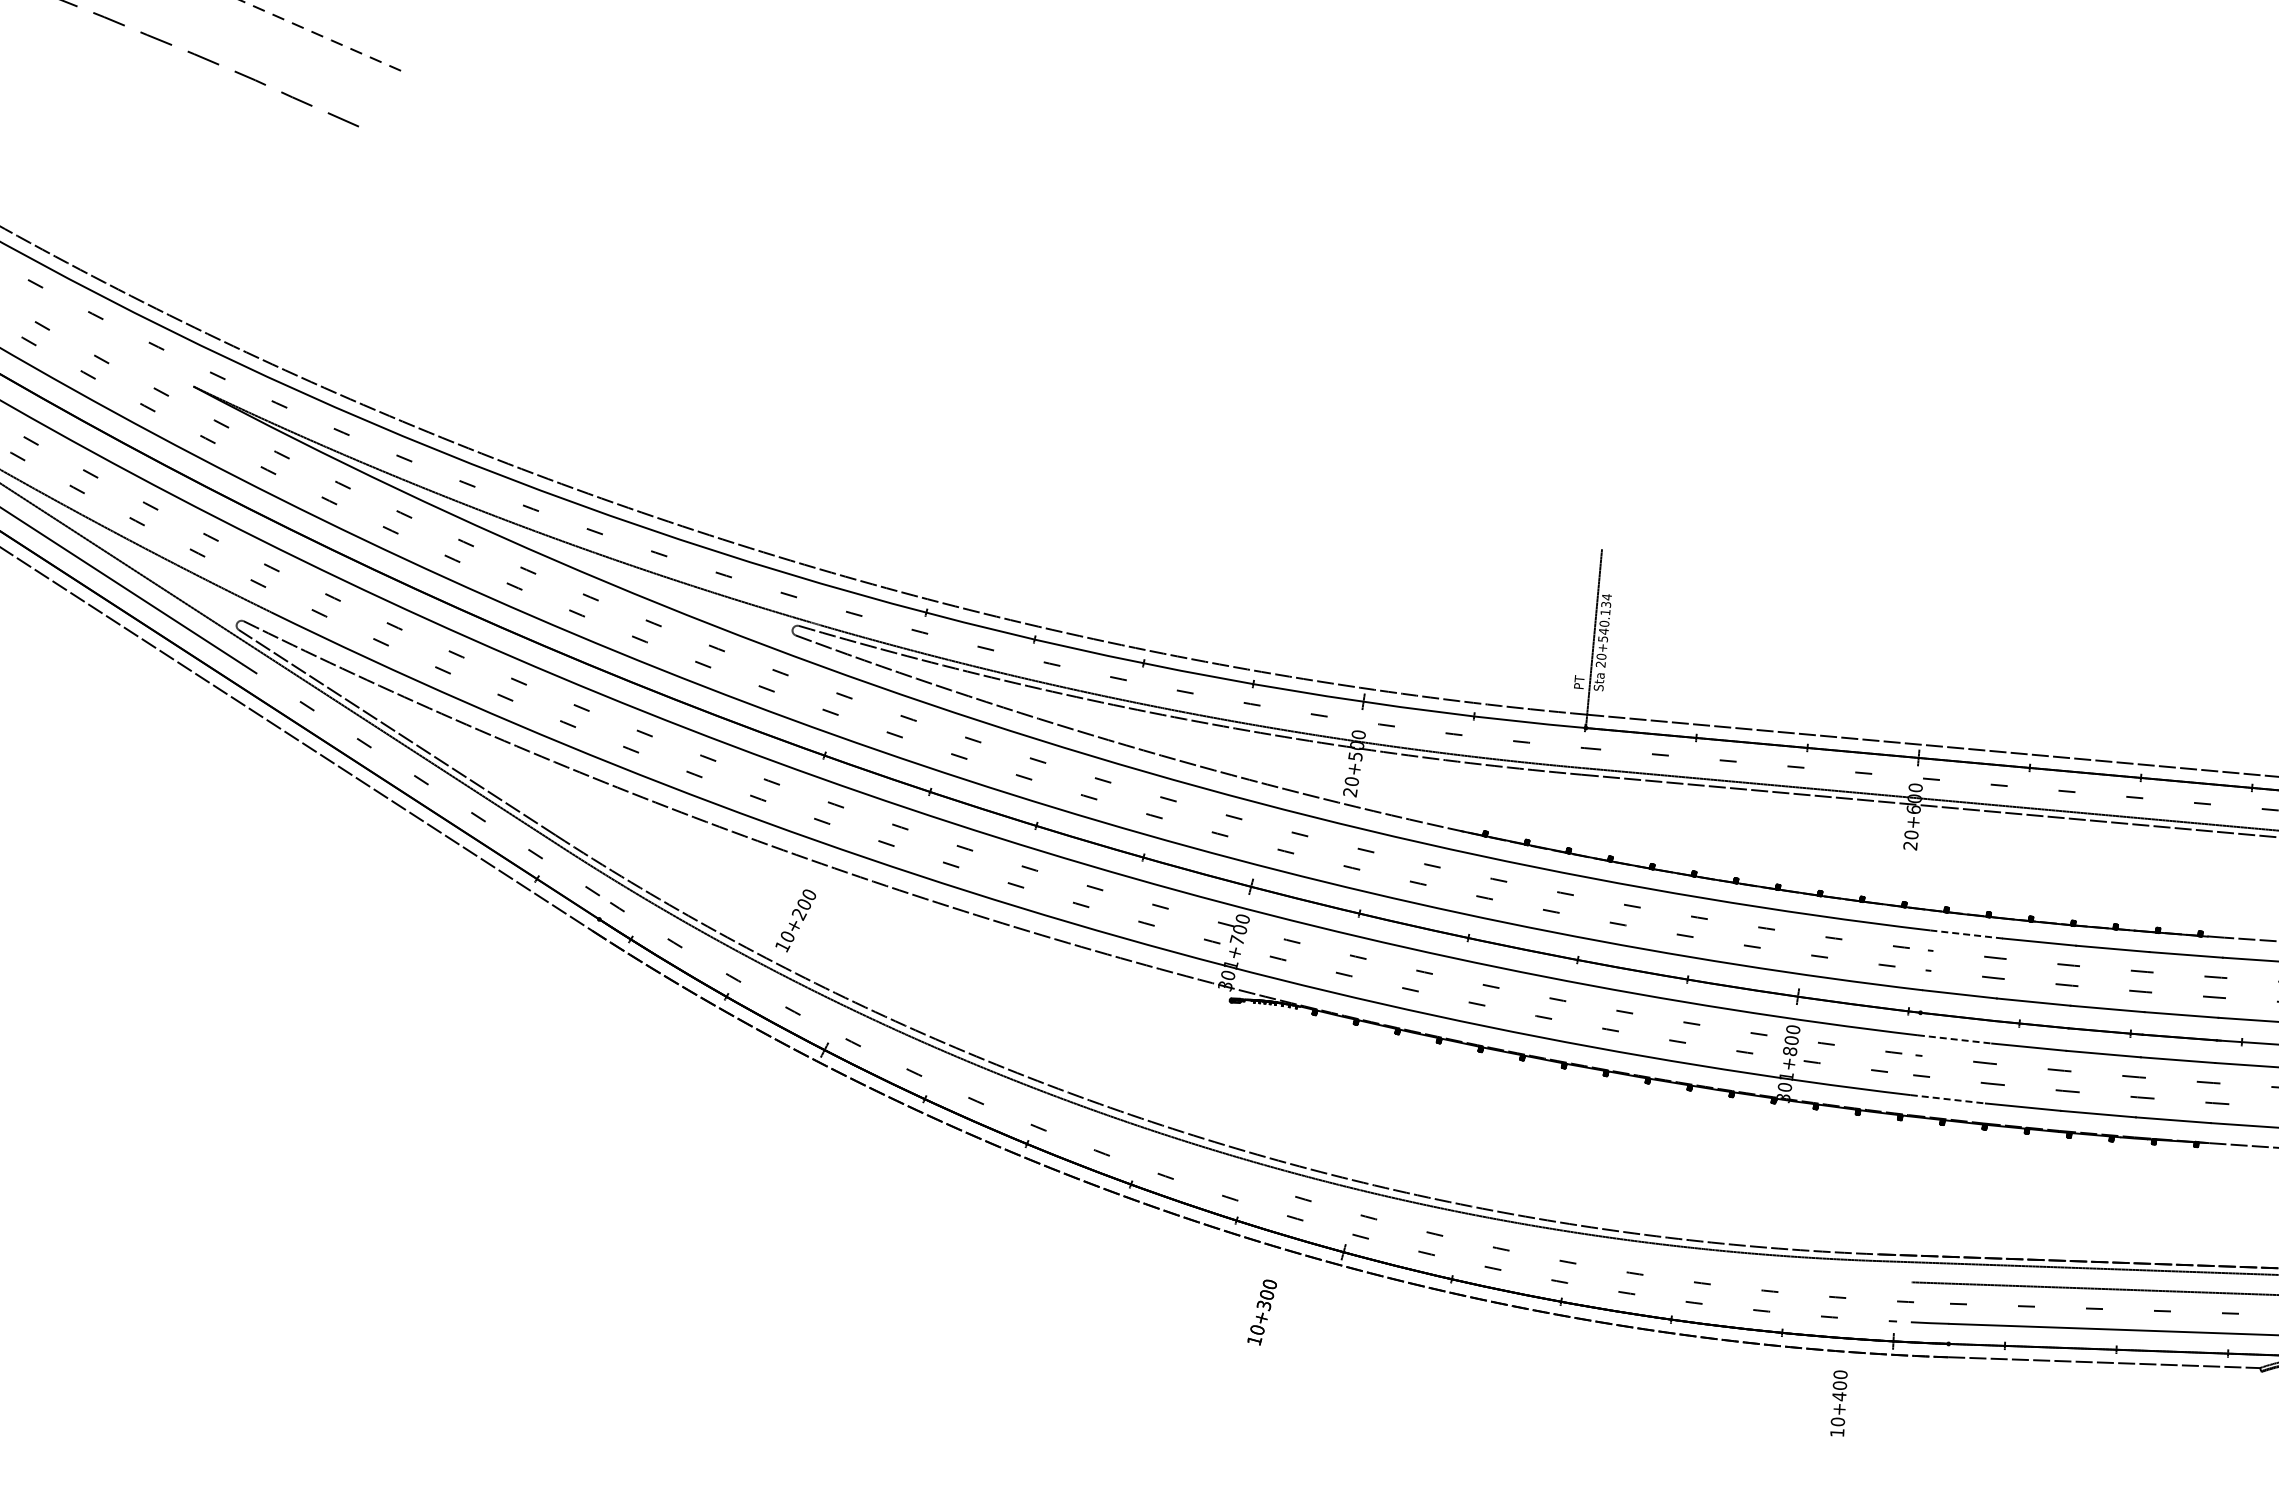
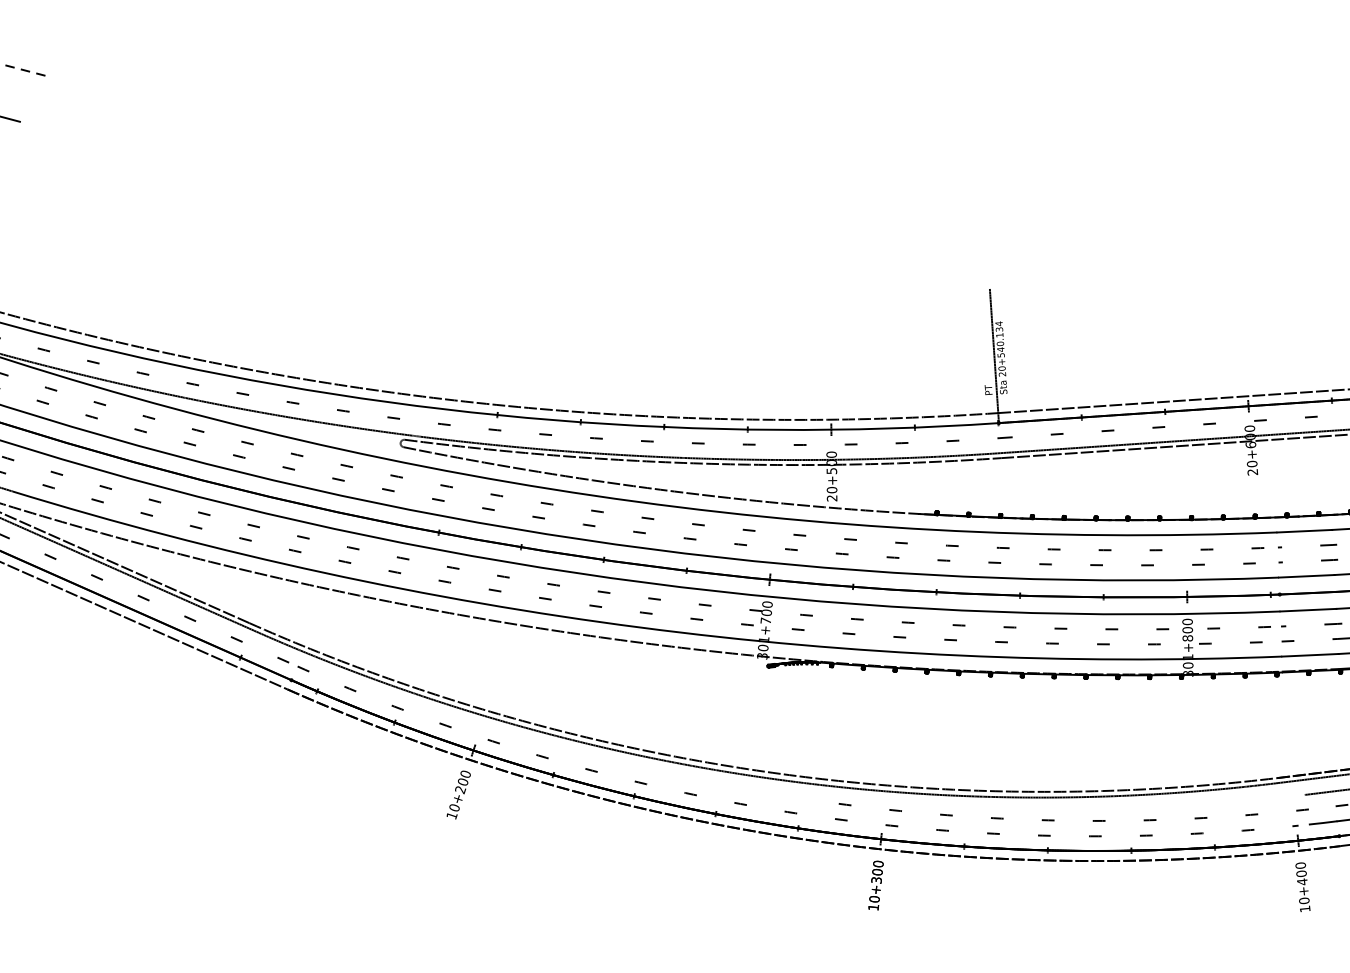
text: (795, 920) -> (458, 794), moved
line: (1966, 934) -> (1304, 531), dashed -> solid
line: (1955, 1039) -> (1308, 610), dashed -> solid
line: (1948, 1099) -> (1310, 655), dashed -> solid
text: (1261, 1312) -> (875, 885), moved
text: (1838, 1403) -> (1302, 887), moved

